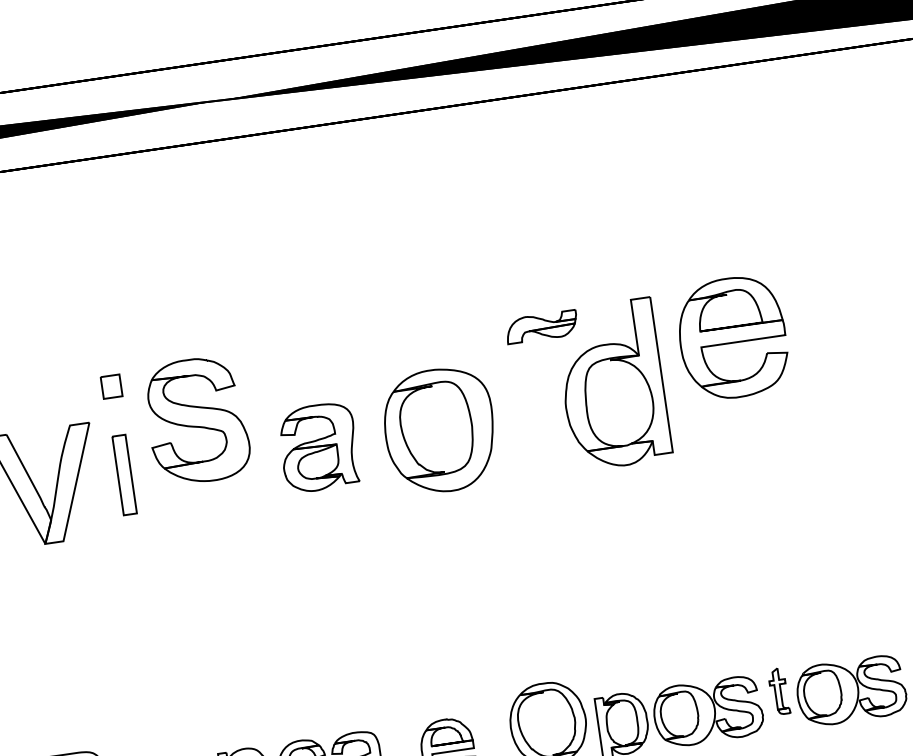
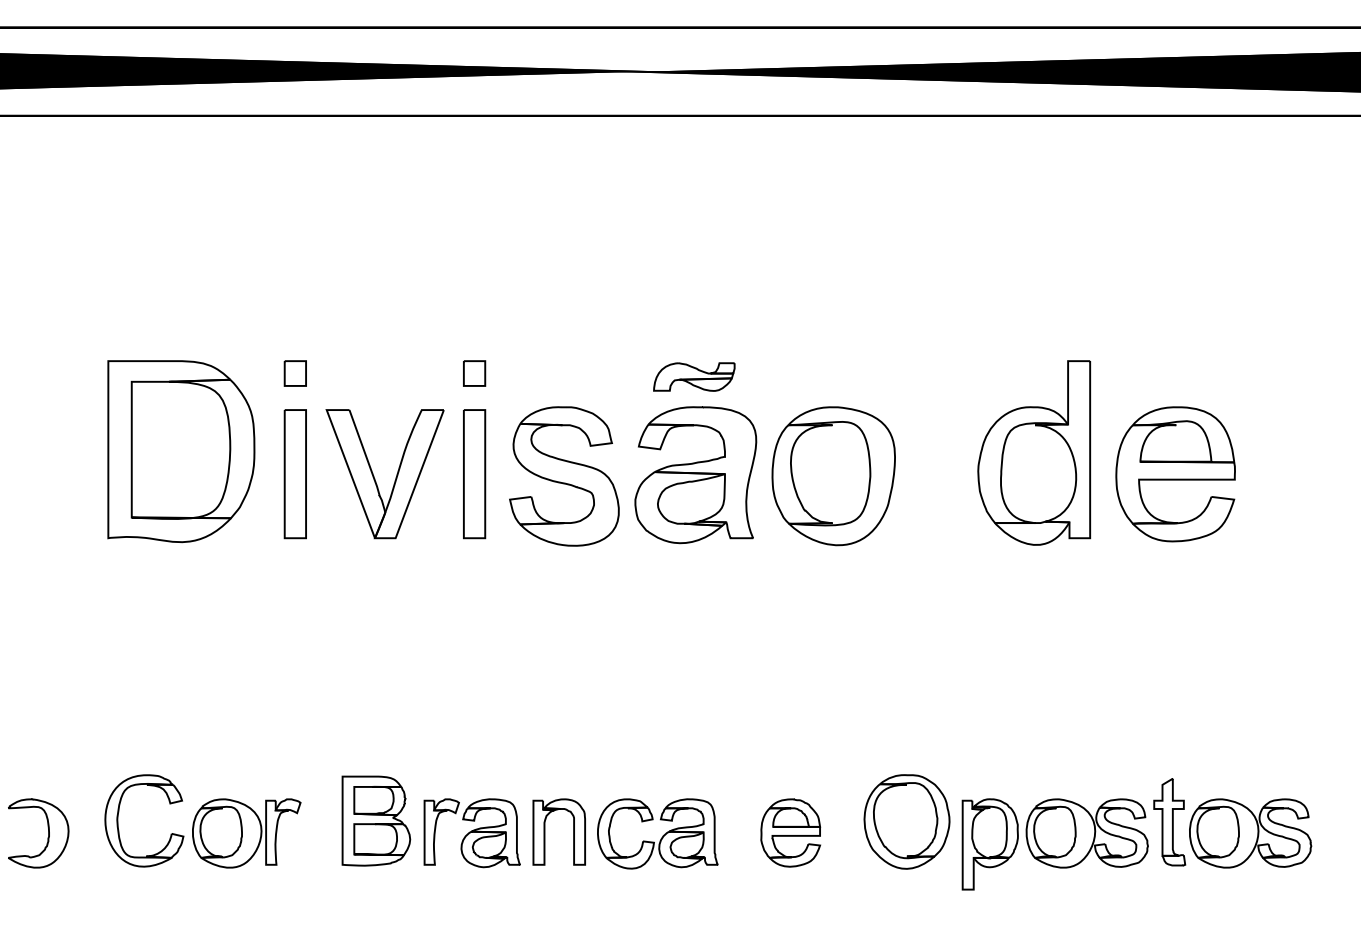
part: (541, 326) -> (694, 376), moved
part: (732, 338) -> (1175, 474), moved
part: (197, 420) -> (564, 476), moved
part: (318, 447) -> (695, 475), size x1.43
part: (124, 475) -> (474, 474), size x1.43
part: (778, 691) -> (1169, 822), size x1.67

